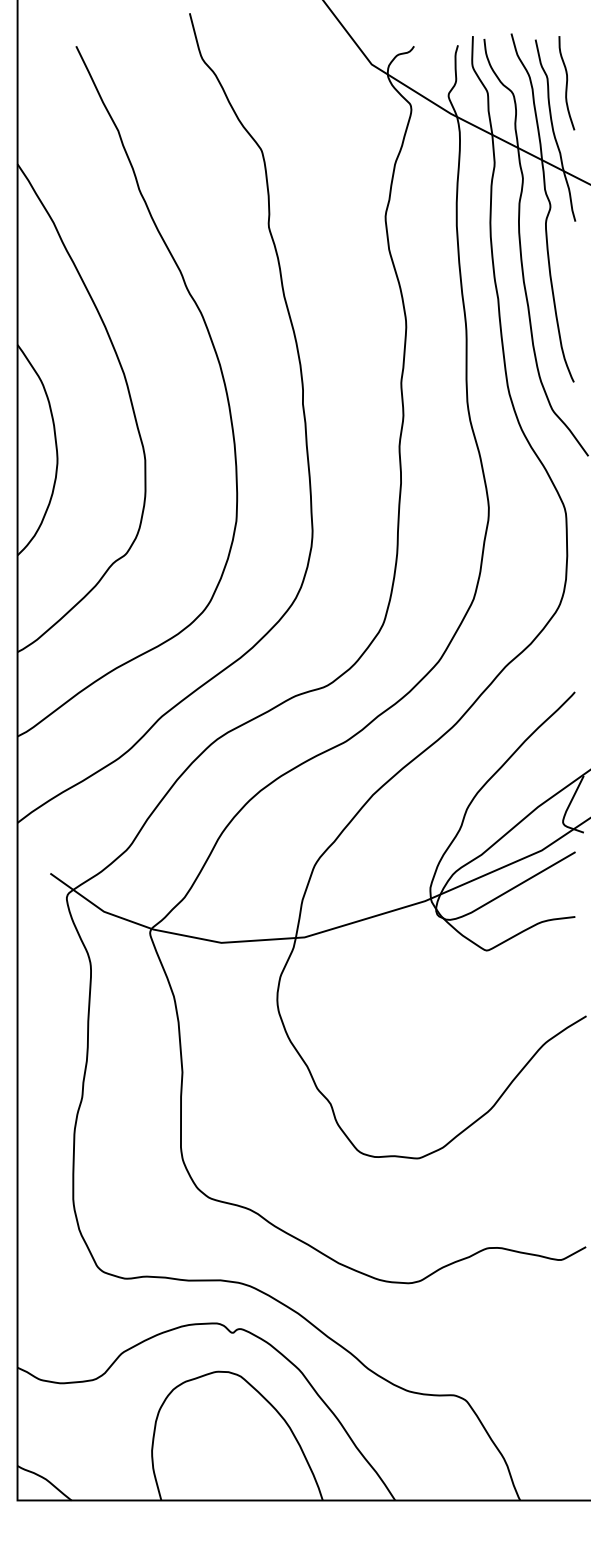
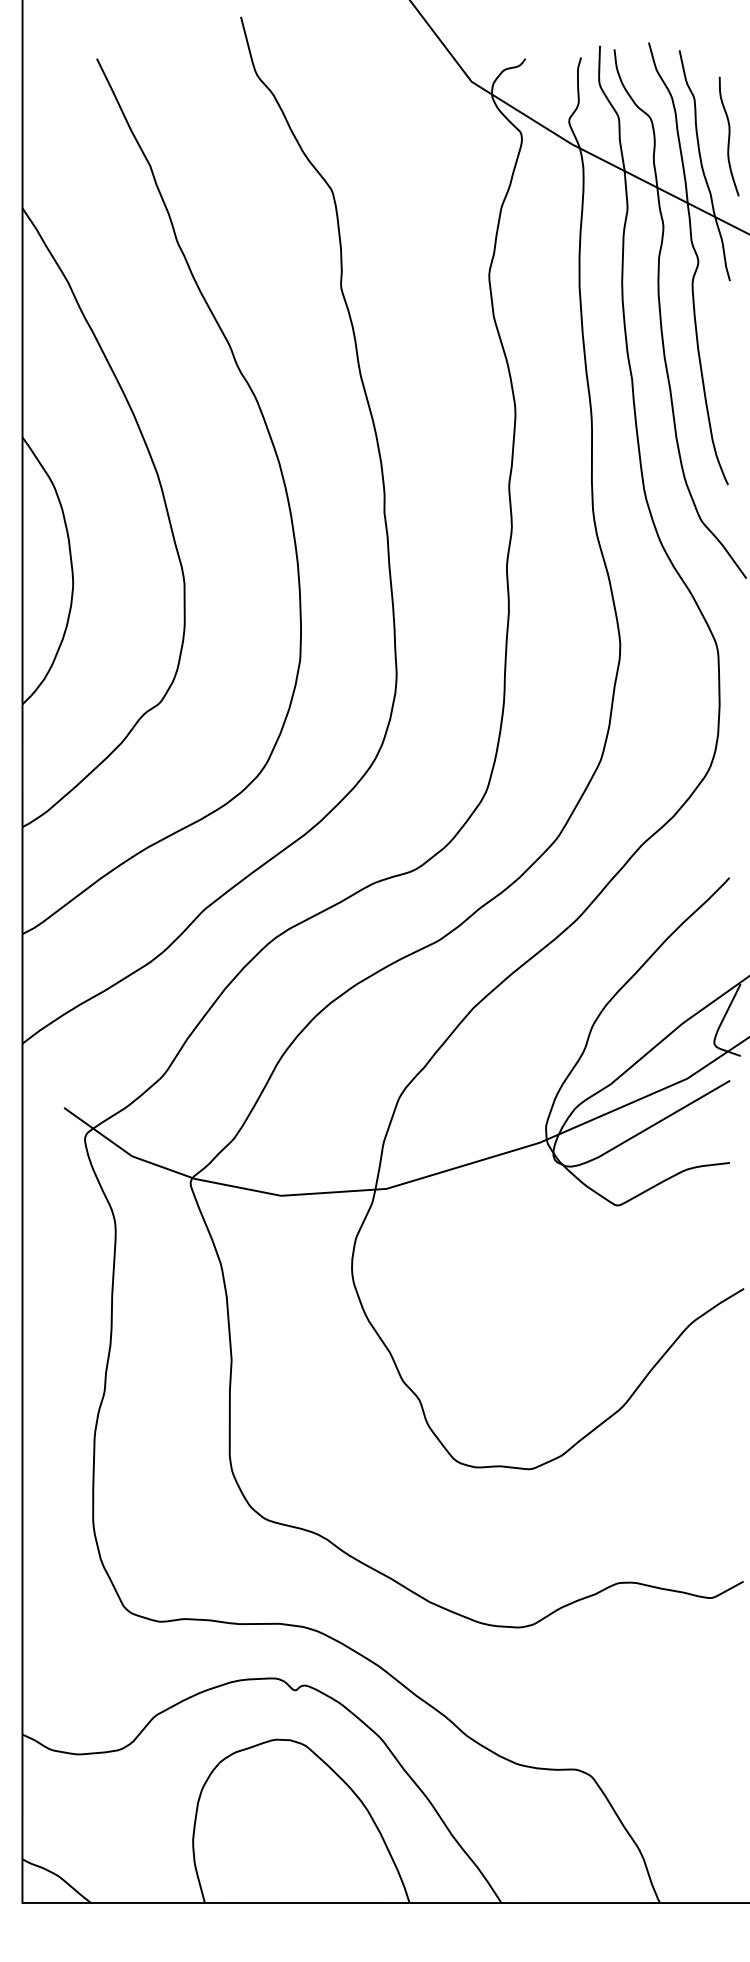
curve: (566, 83) -> (728, 136), moved

